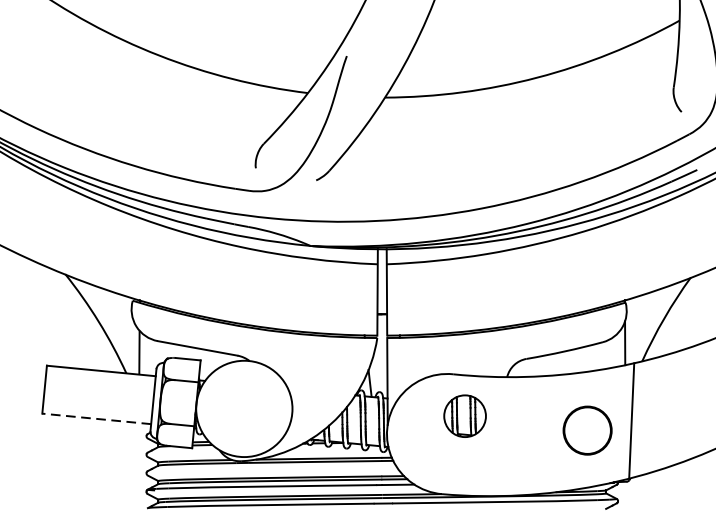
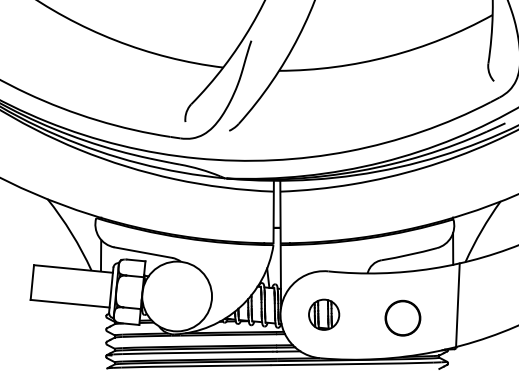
part: (465, 415) -> (324, 314), moved
line: (97, 418) -> (70, 303), dashed -> solid
part: (587, 429) -> (402, 317), moved

